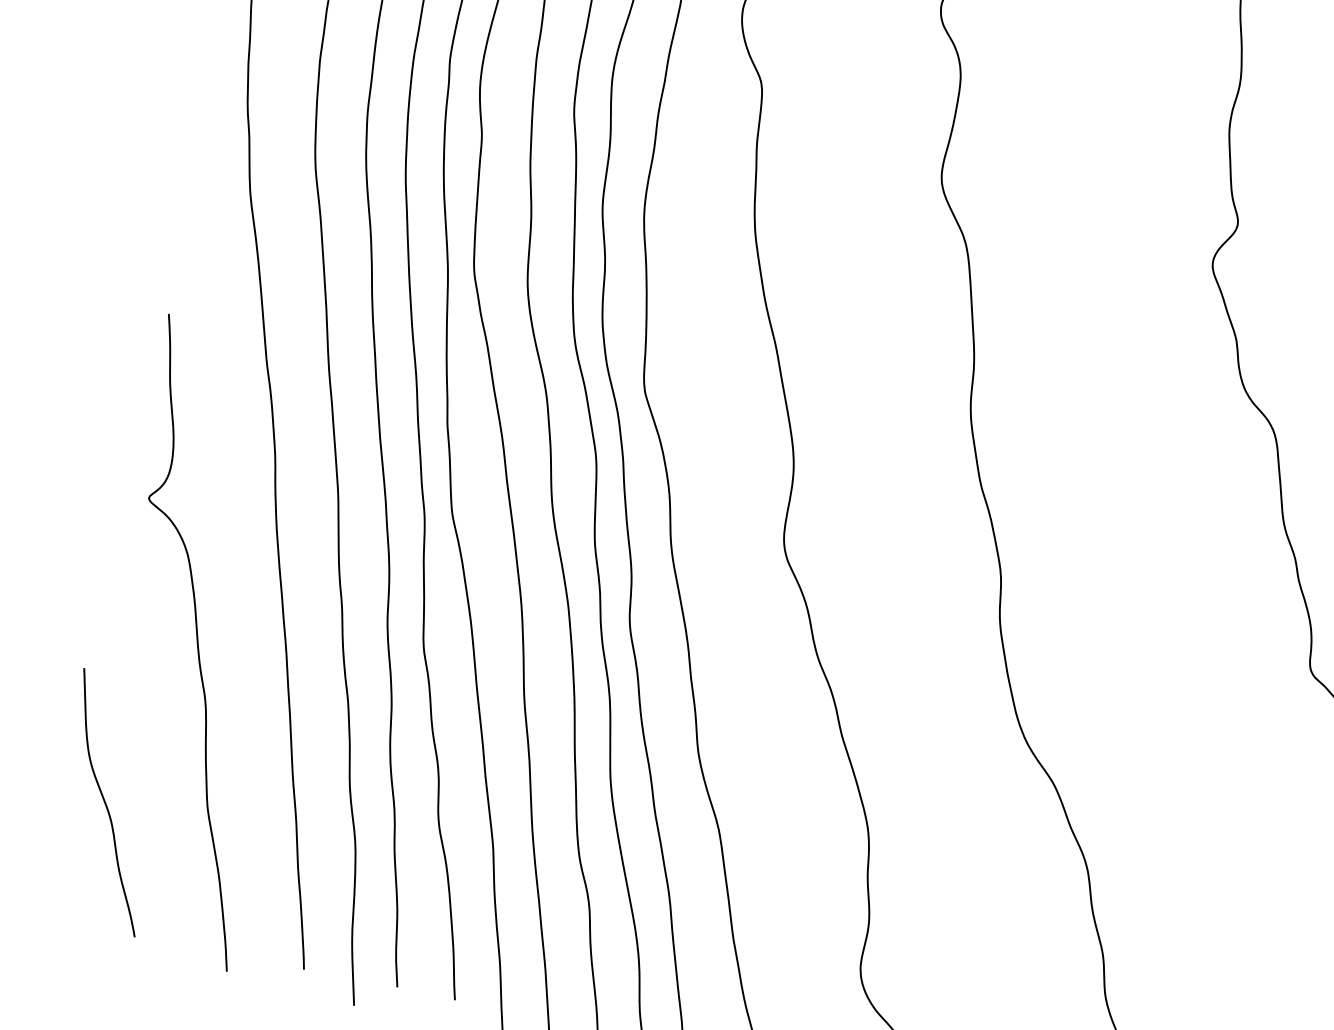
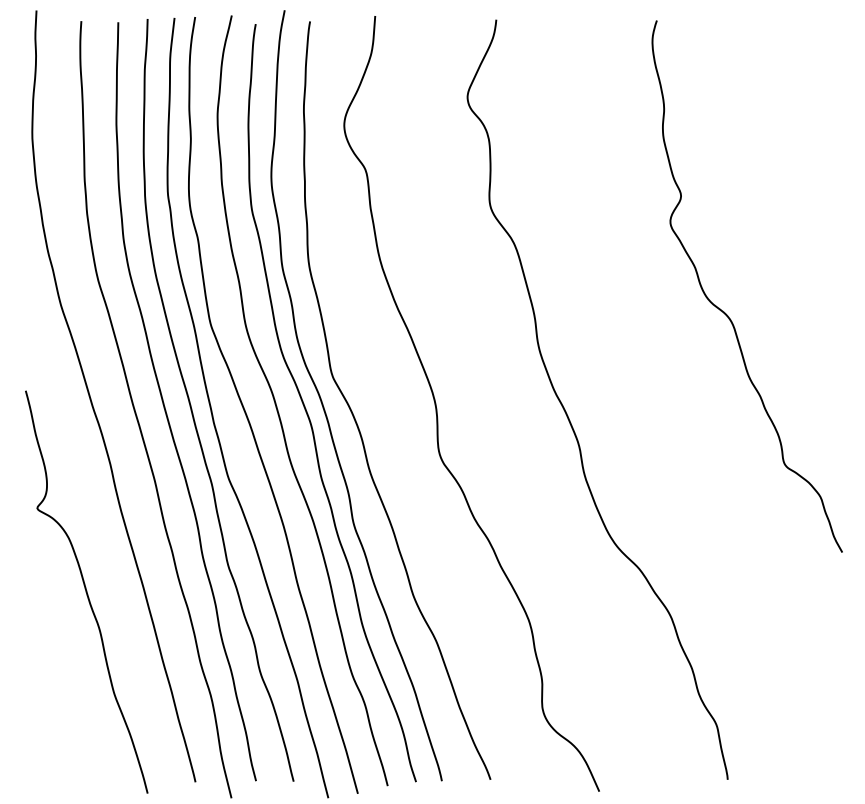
curve: (107, 803) -> (51, 704), removed

